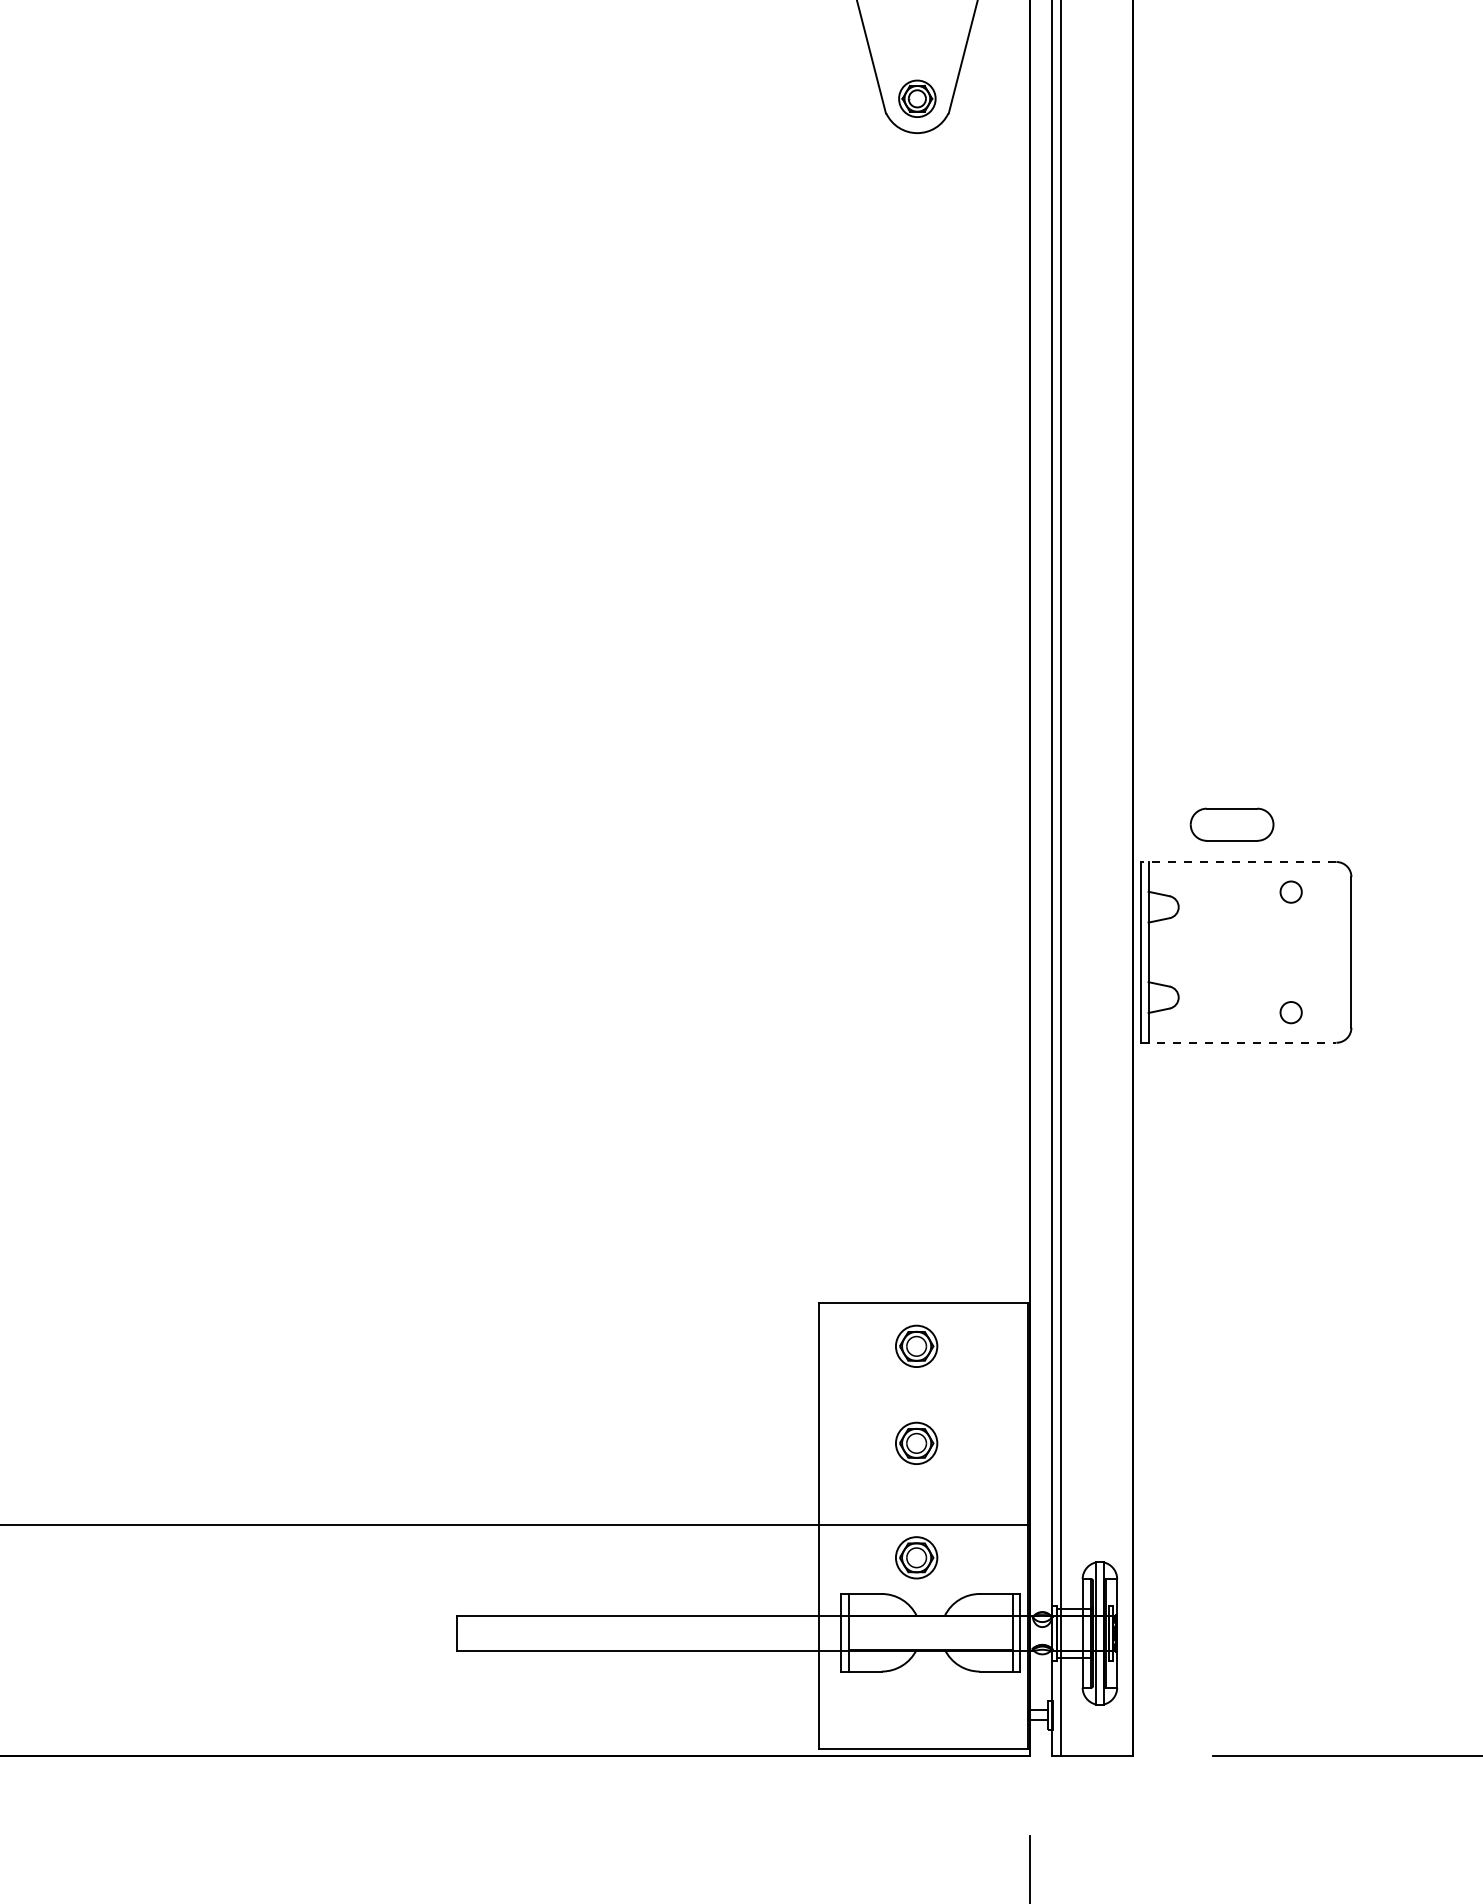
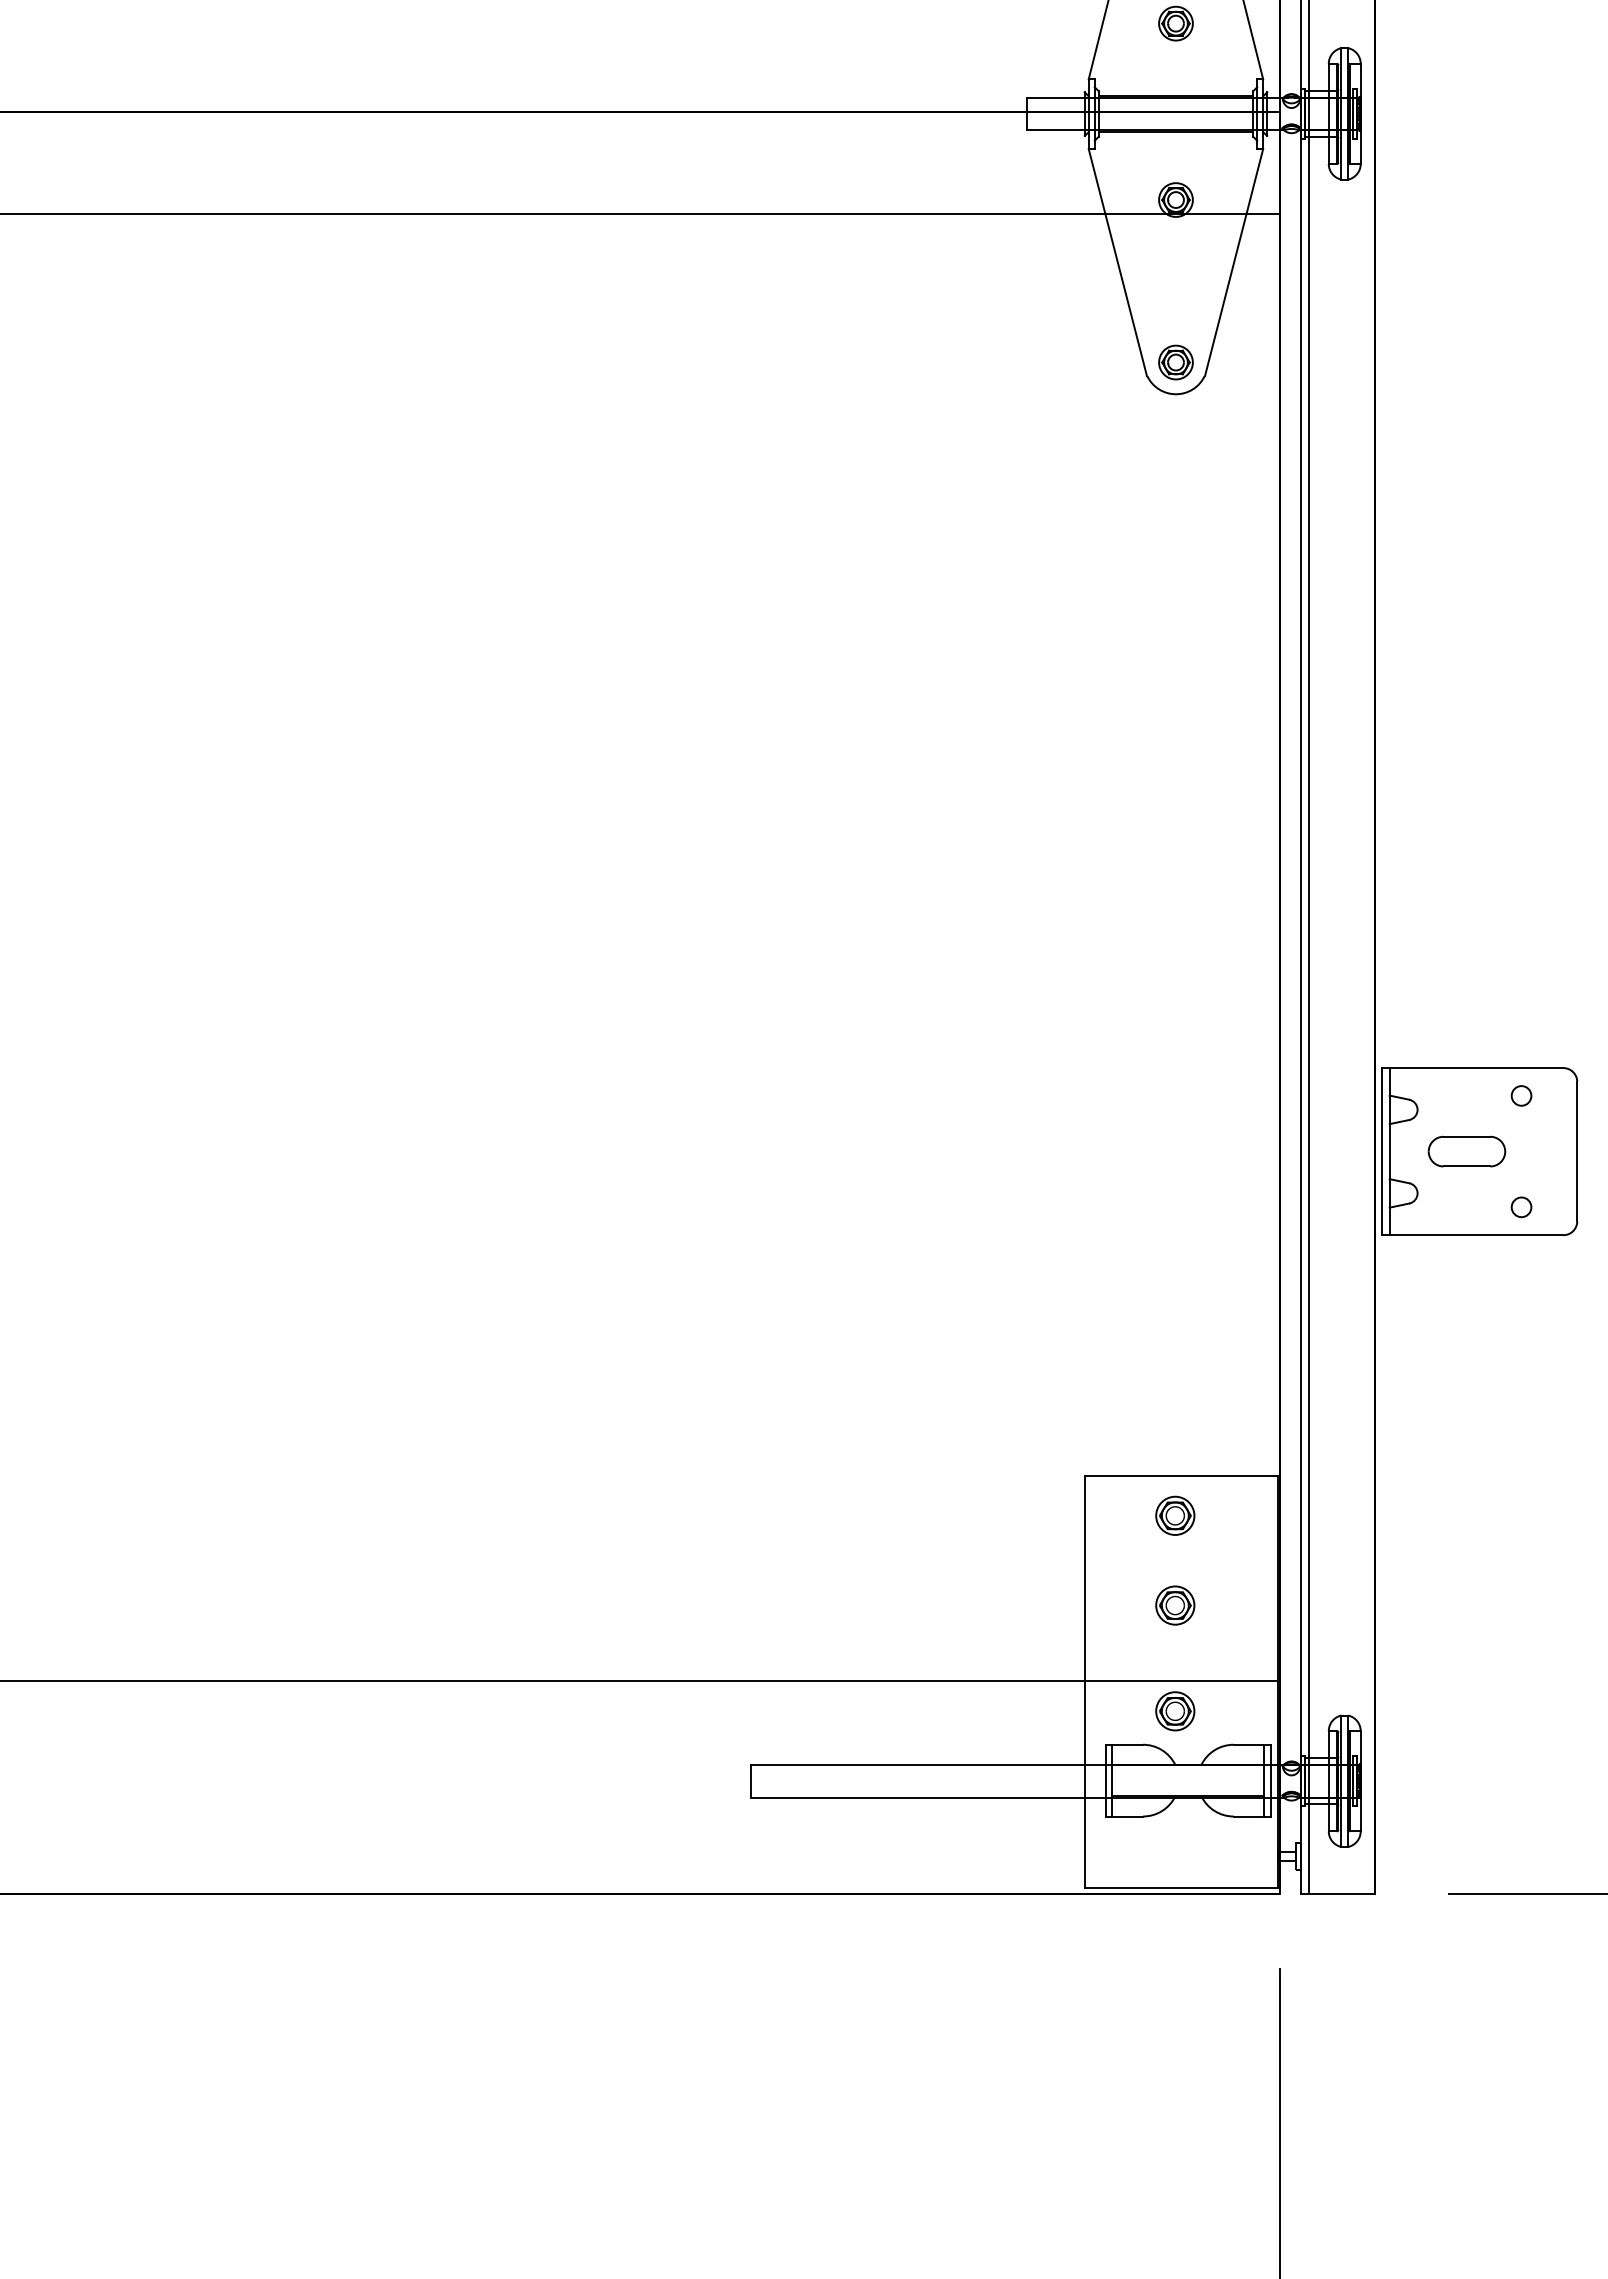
part: (1231, 824) -> (1466, 1151), moved
line: (1238, 862) -> (1472, 1068), dashed -> solid
line: (1238, 1043) -> (1472, 1235), dashed -> solid

